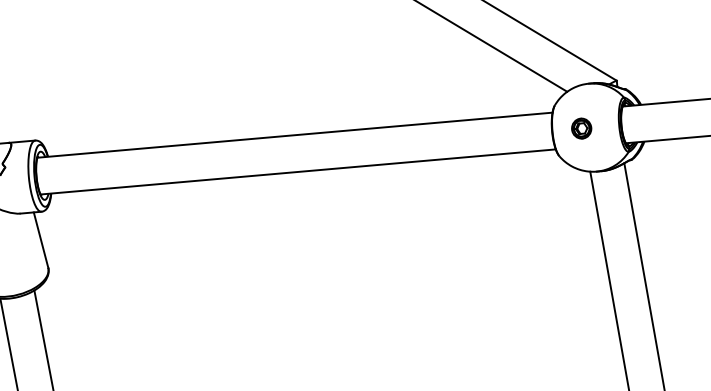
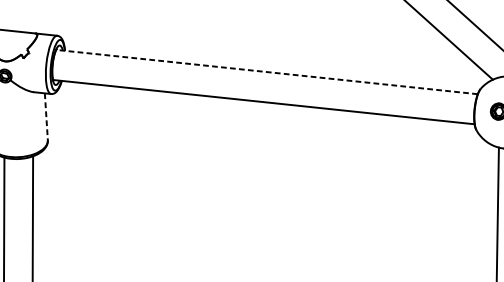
line: (294, 135) -> (266, 72), solid -> dashed
line: (41, 240) -> (46, 117), solid -> dashed

